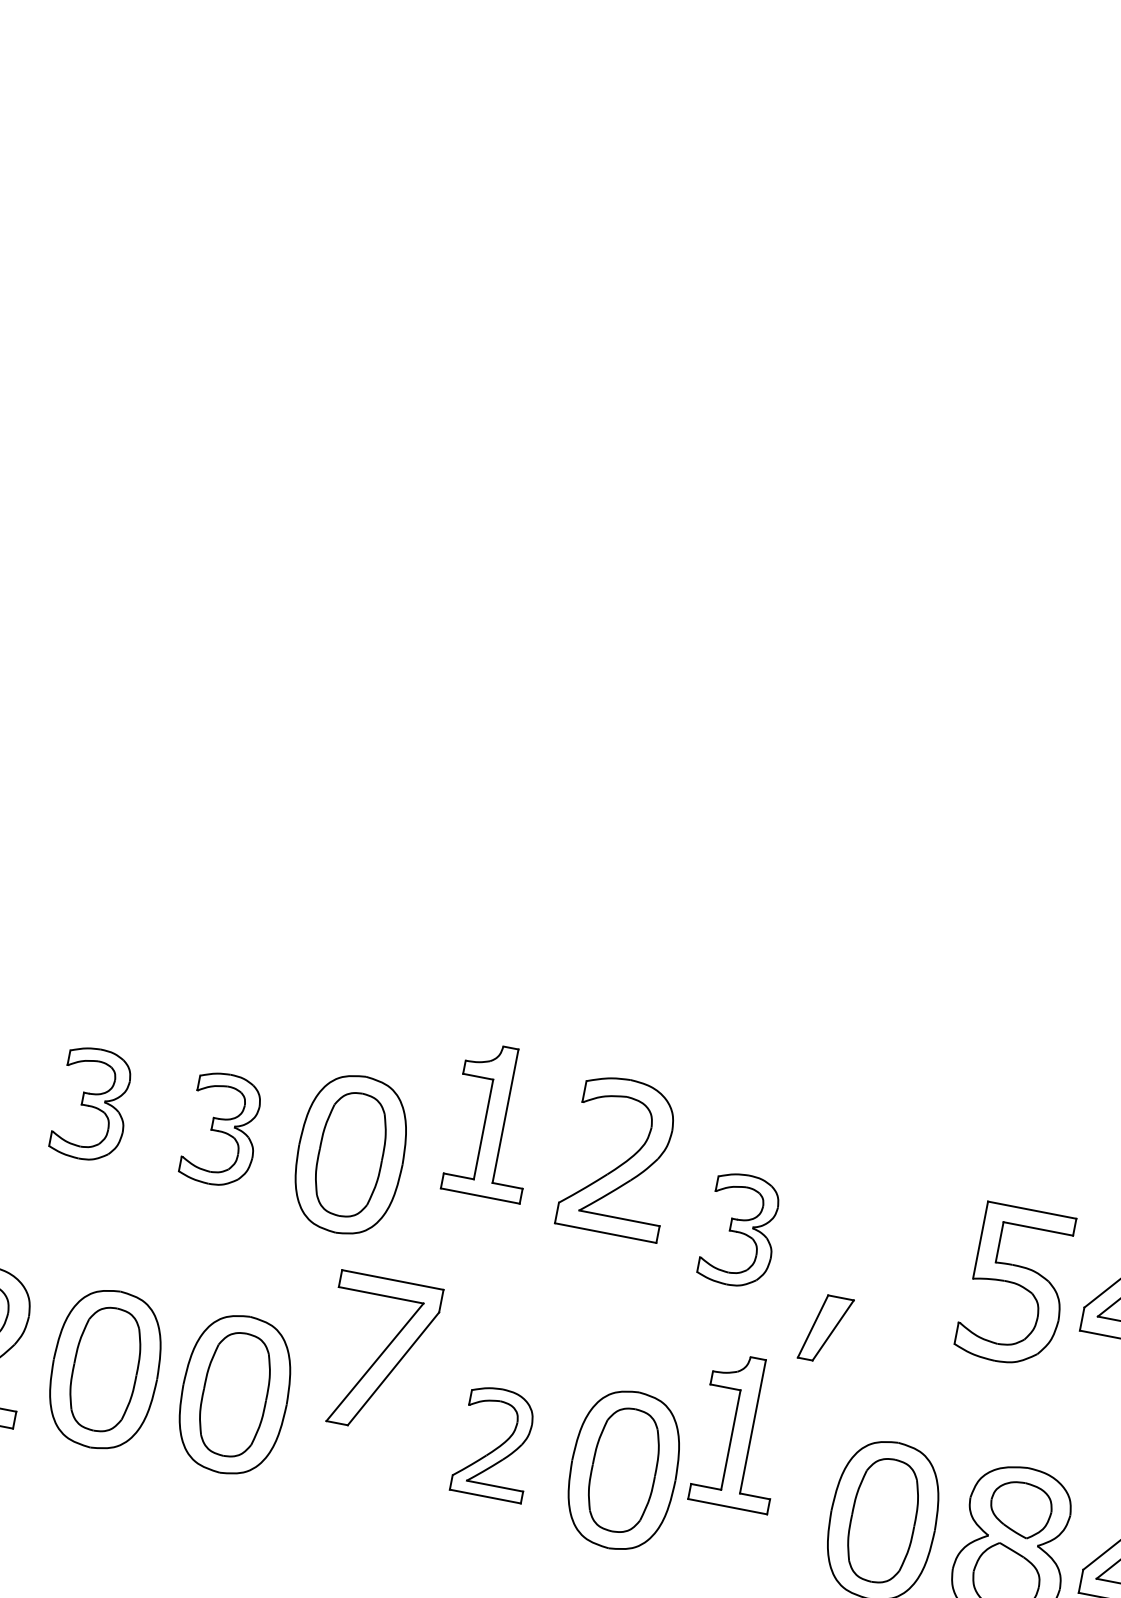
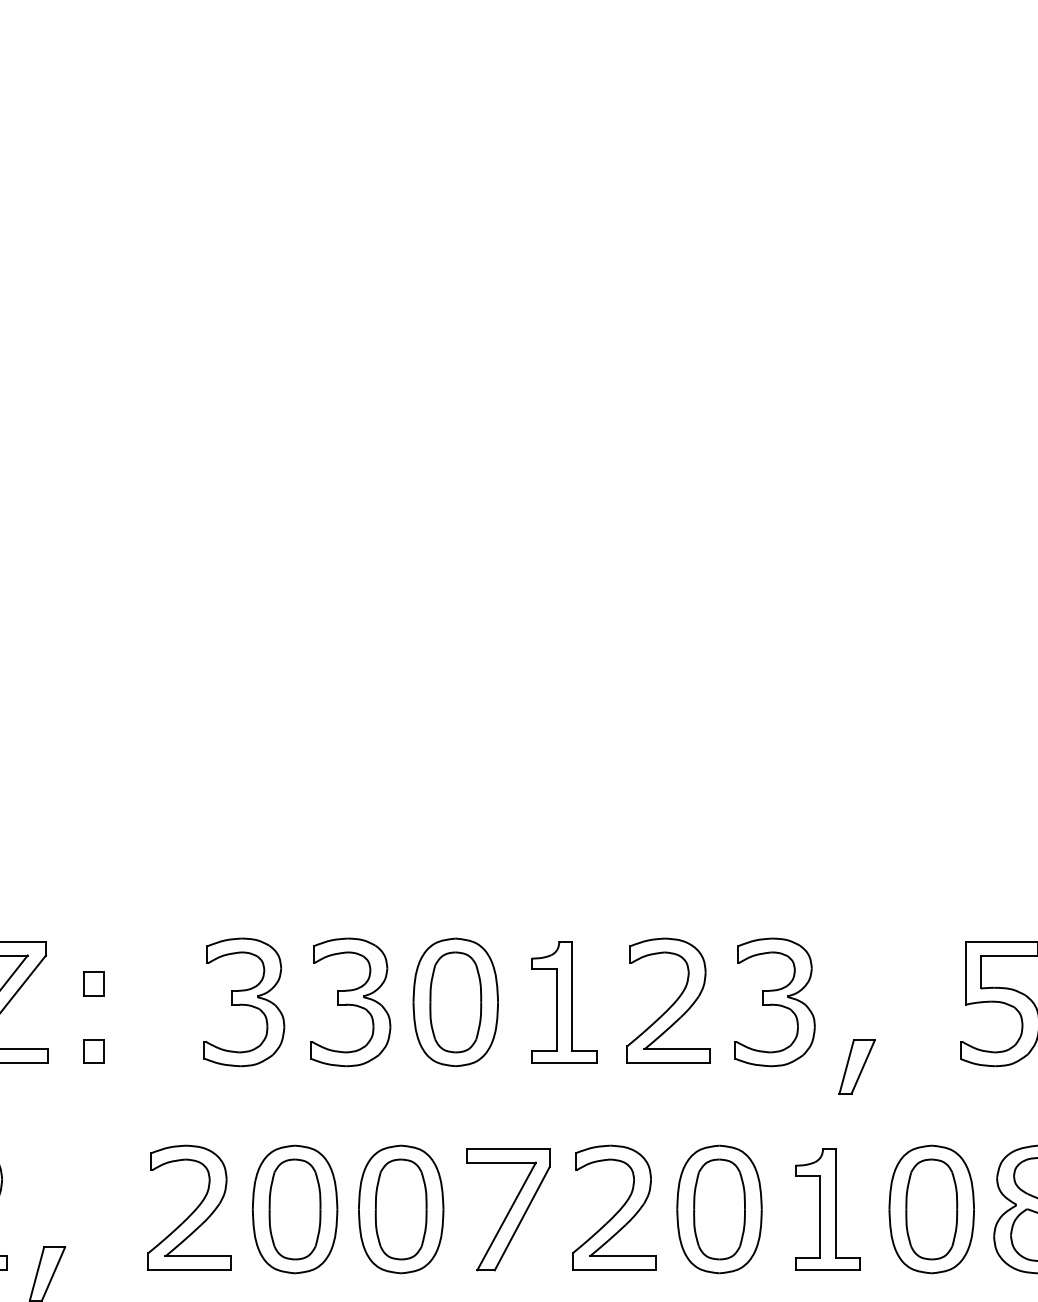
part: (92, 1104) -> (244, 1002), size x1.43
part: (495, 1122) -> (564, 1002), moved
part: (222, 1129) -> (350, 1002), size x1.43
part: (620, 1156) -> (668, 1000), moved
part: (740, 1230) -> (774, 1002), size x1.43
part: (378, 1354) -> (508, 1209), moved
part: (741, 1432) -> (827, 1209), moved
part: (496, 1442) -> (614, 1207), size x1.43

